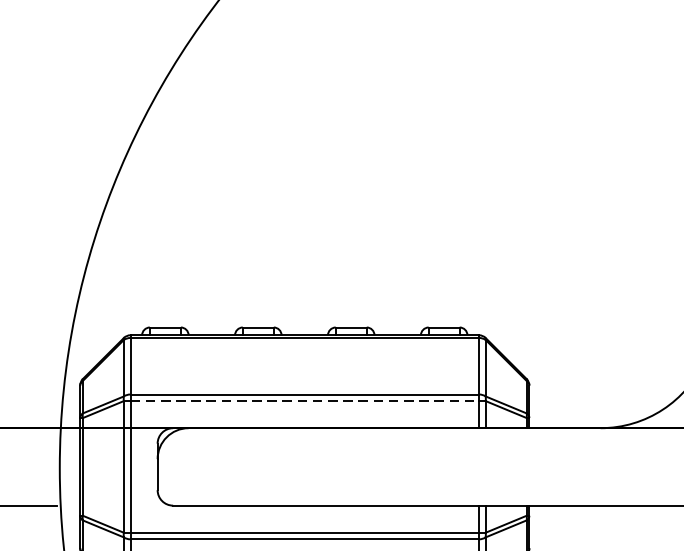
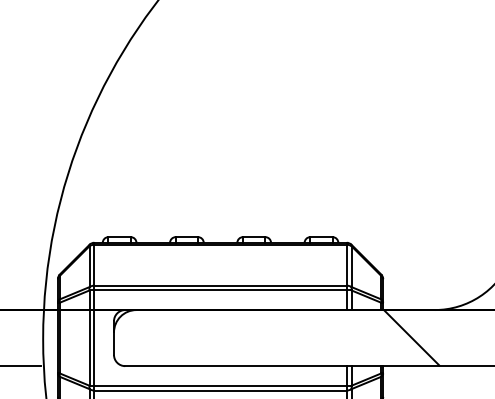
line: (306, 401) -> (221, 290), dashed -> solid
hatch: (568, 467) -> (411, 338), added

